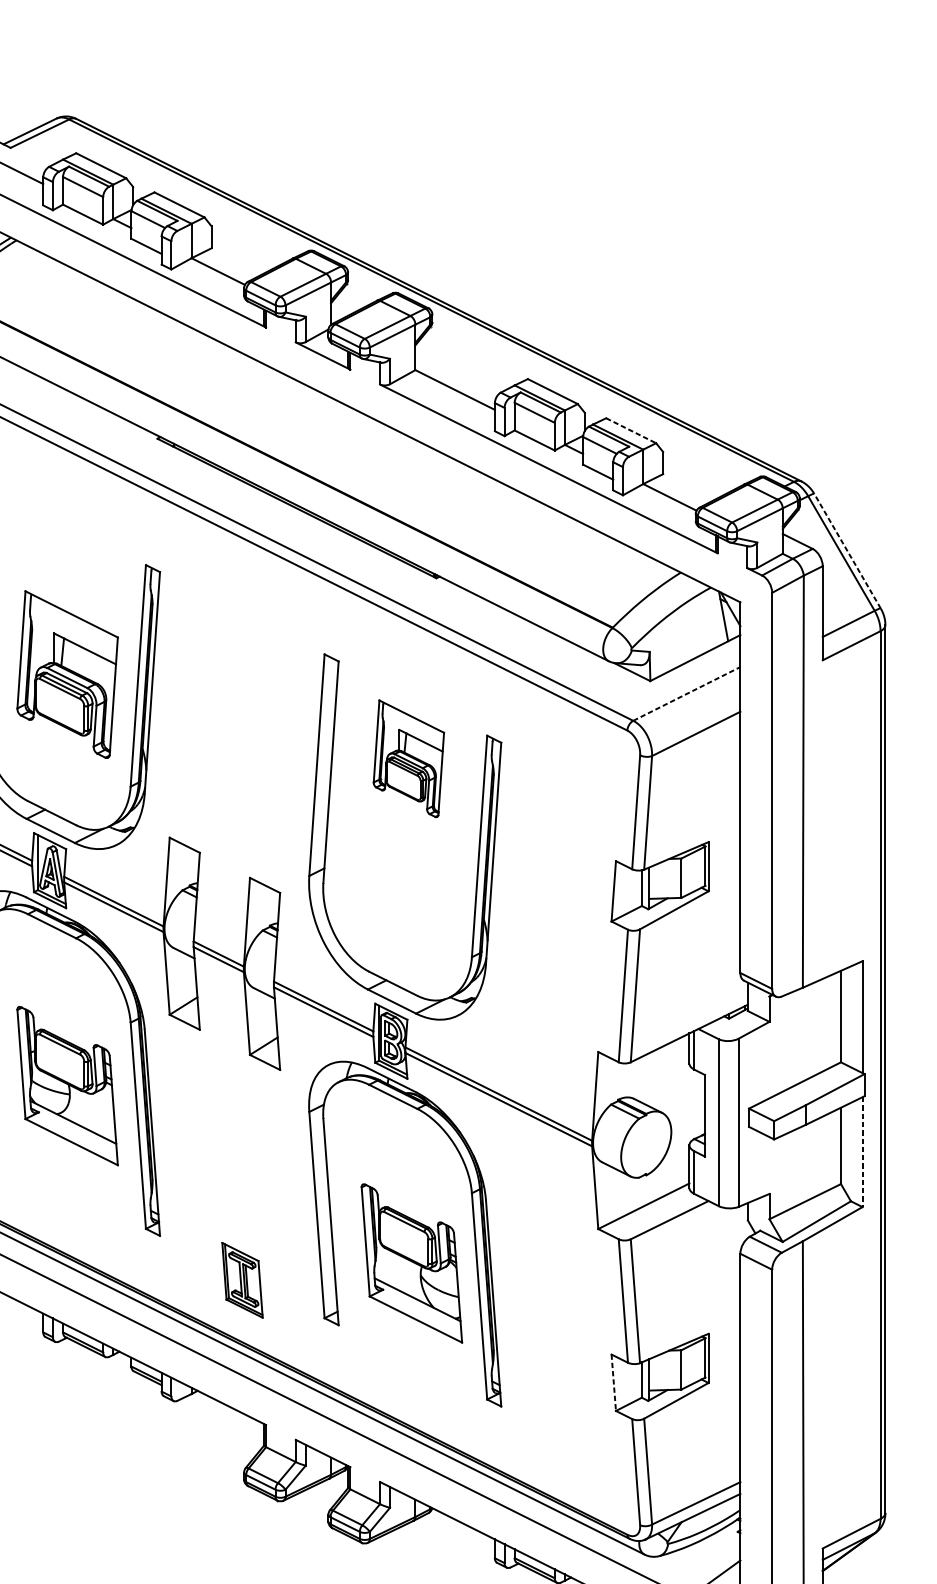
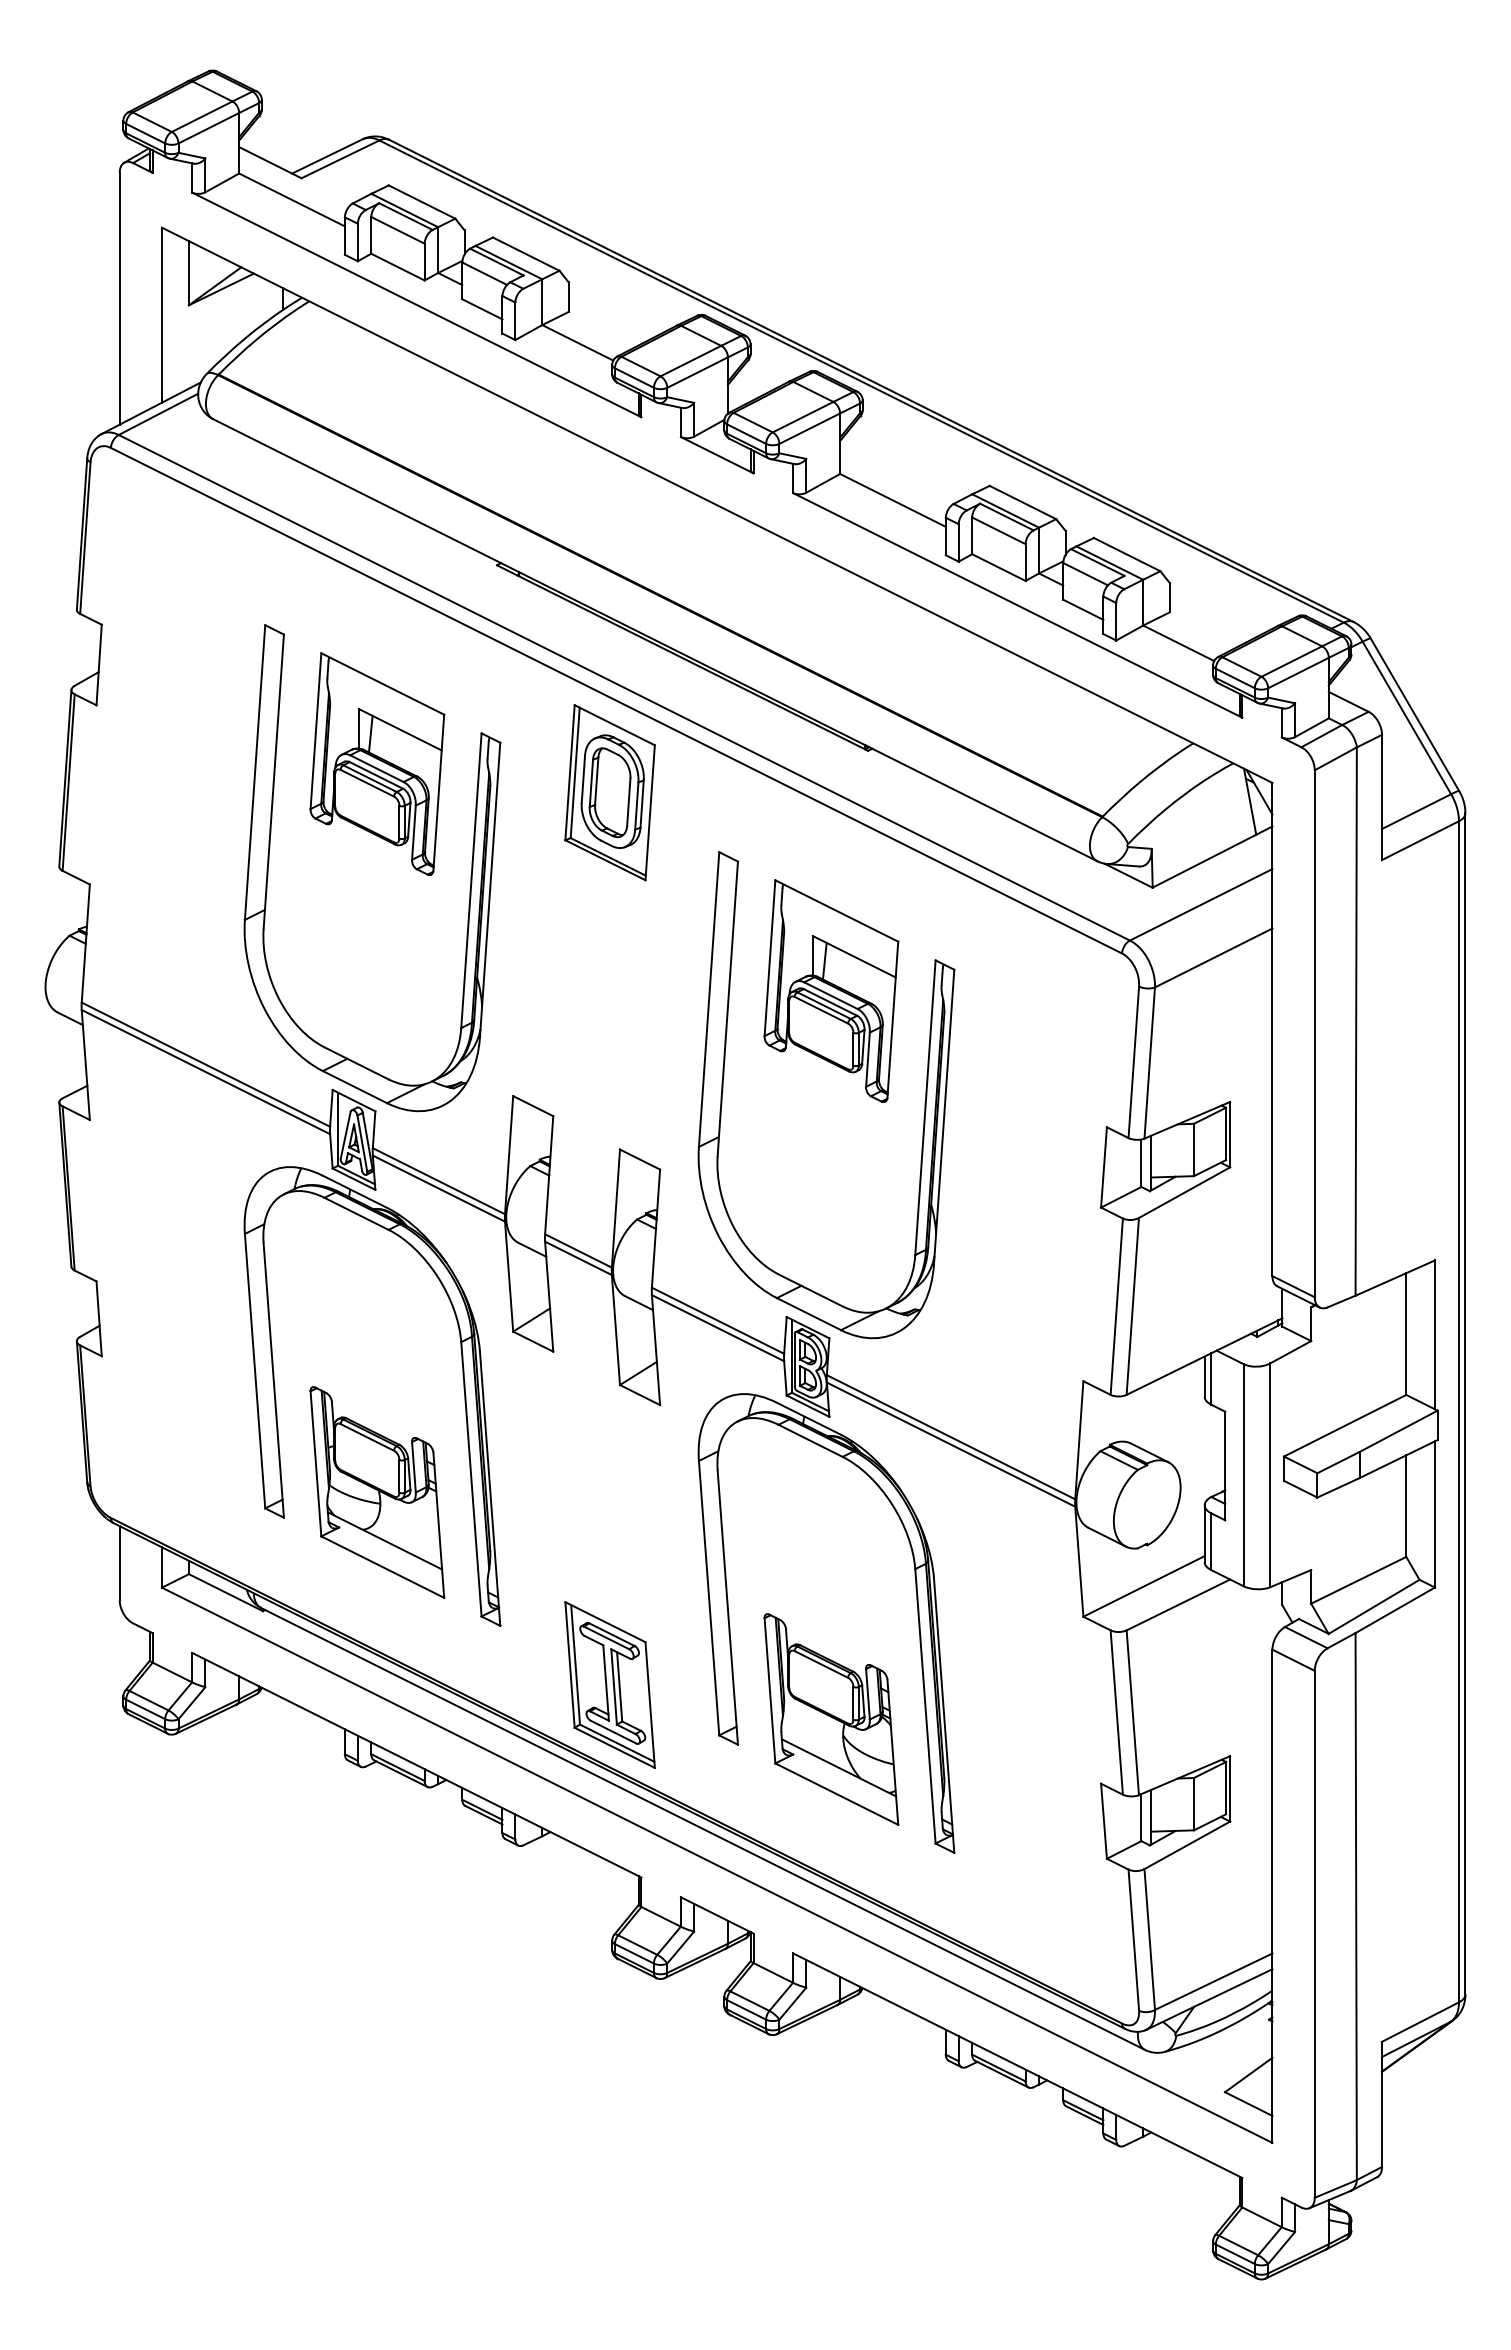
line: (631, 430) -> (1127, 554), dashed -> solid
line: (847, 550) -> (1414, 714), dashed -> solid
part: (242, 609) -> (609, 792), added
part: (67, 674) -> (377, 763), moved
line: (687, 693) -> (1201, 904), dashed -> solid
part: (408, 758) -> (831, 990), size x1.43
part: (67, 1086) -> (377, 1492), moved
line: (862, 1152) -> (1434, 1514), dashed -> solid
part: (411, 1263) -> (831, 1719), moved
part: (242, 1279) -> (609, 1684), size x1.67
line: (614, 1382) -> (1104, 1821), dashed -> solid

